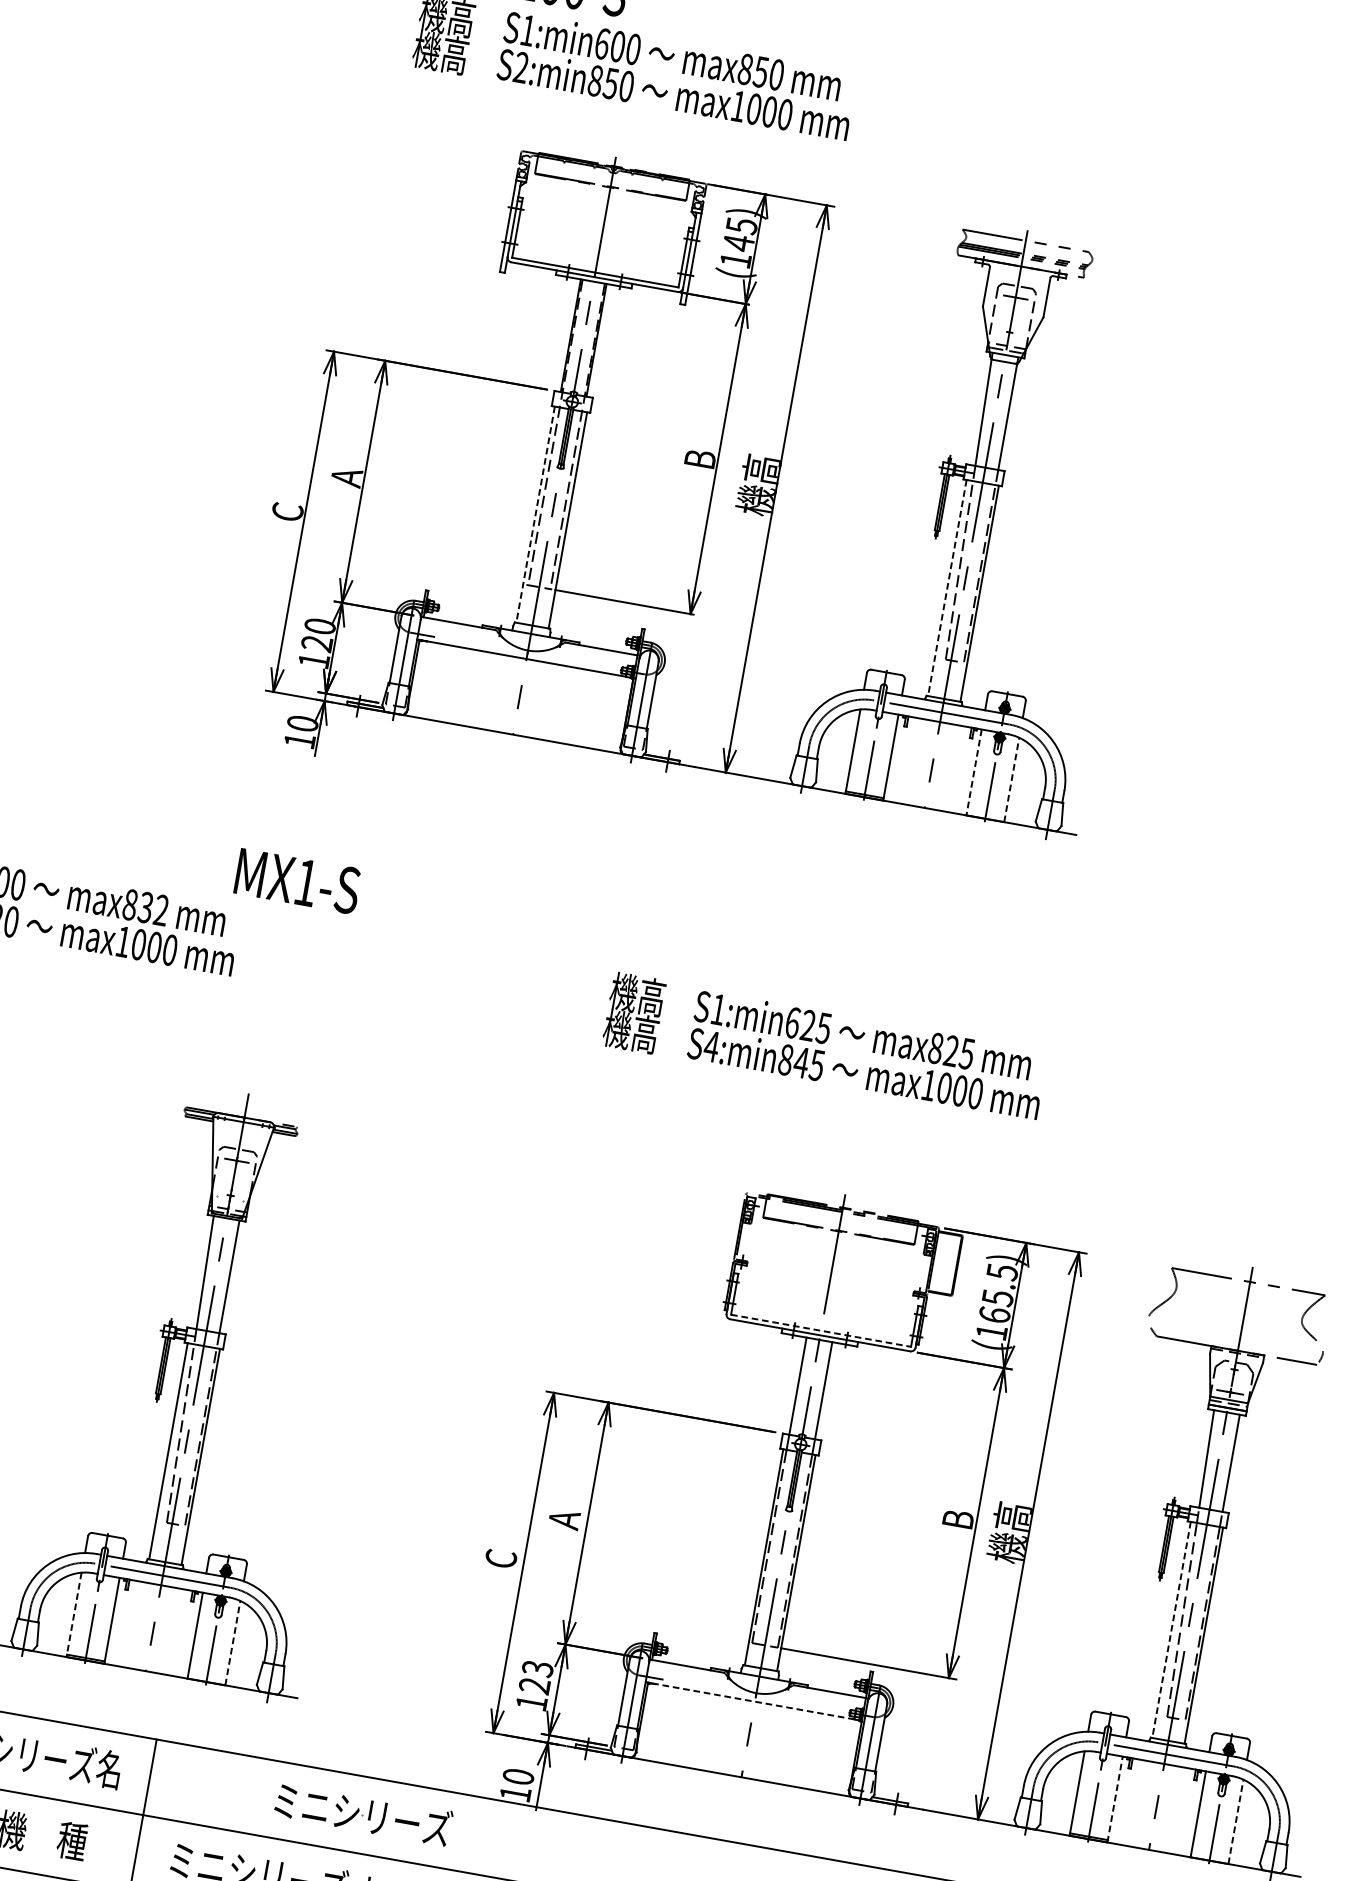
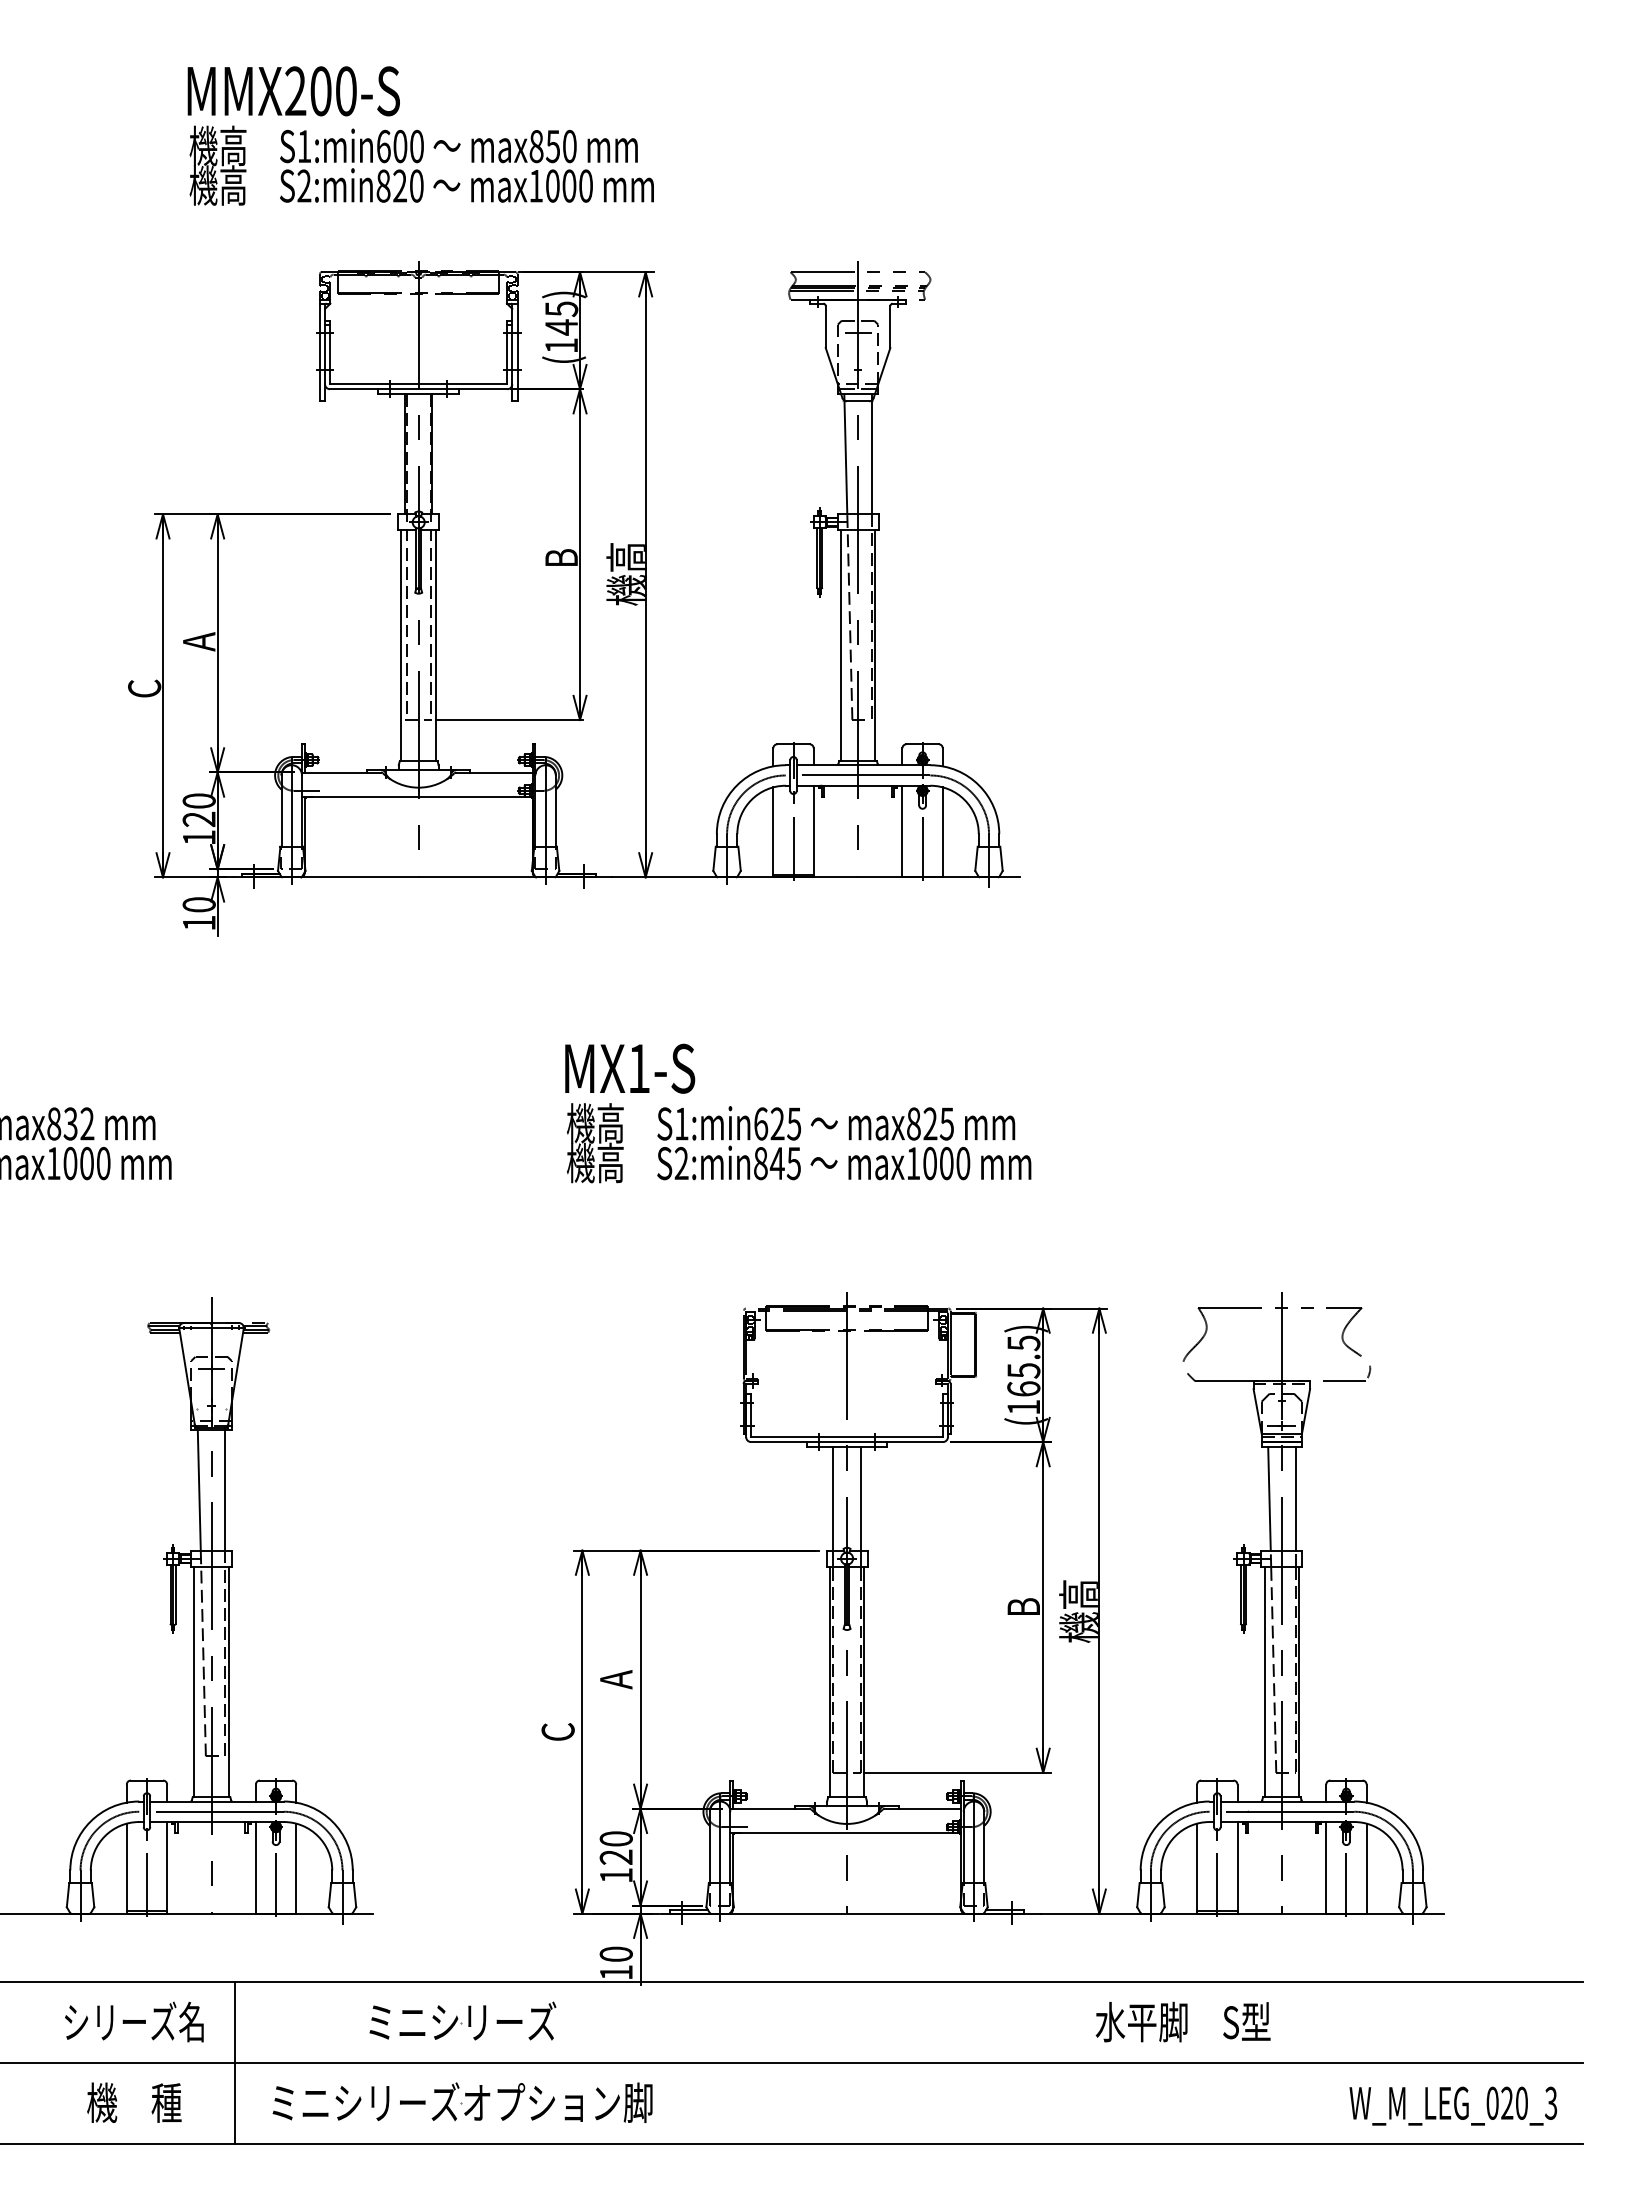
text: (610, 83) -> (399, 185), S2:min850 -> S2:min820
line: (535, 515) -> (401, 646), dashed -> solid
line: (946, 588) -> (840, 646), dashed -> solid
line: (974, 772) -> (902, 831), dashed -> solid
line: (1011, 779) -> (942, 831), dashed -> solid
text: (298, 881) -> (630, 1068), moved
text: (711, 1045) -> (681, 1162), S4:min845 -> S2:min845
line: (821, 1331) -> (847, 1437), dashed -> solid
line: (73, 1615) -> (126, 1869), dashed -> solid
line: (1171, 1630) -> (1264, 1682), dashed -> solid
line: (233, 1643) -> (296, 1868), dashed -> solid
text: (537, 1668) -> (615, 1838), 123 -> 120
line: (749, 1701) -> (841, 1833), dashed -> solid
line: (1115, 1799) -> (1237, 1867), dashed -> solid
line: (1235, 1821) -> (1366, 1868), dashed -> solid

